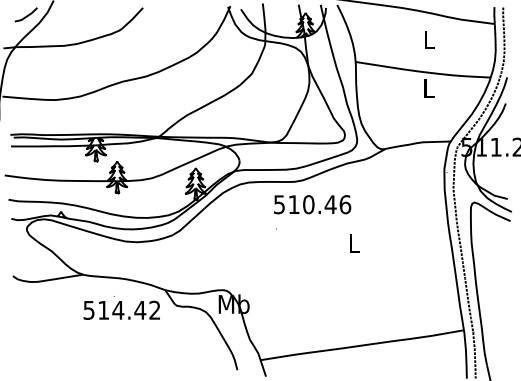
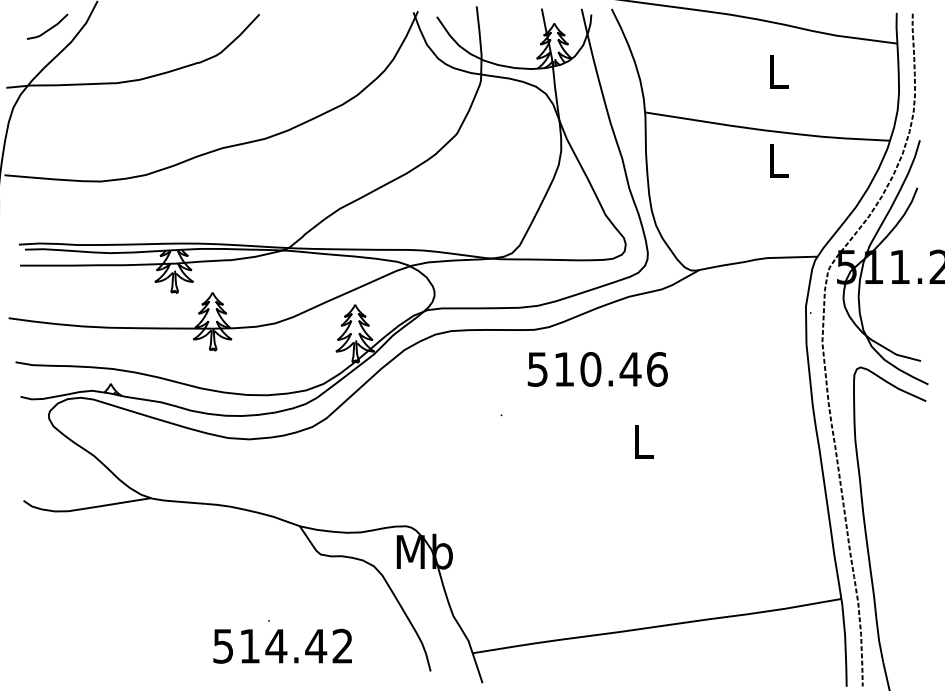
text: (312, 204) -> (597, 369), moved
text: (121, 307) -> (282, 641), moved

